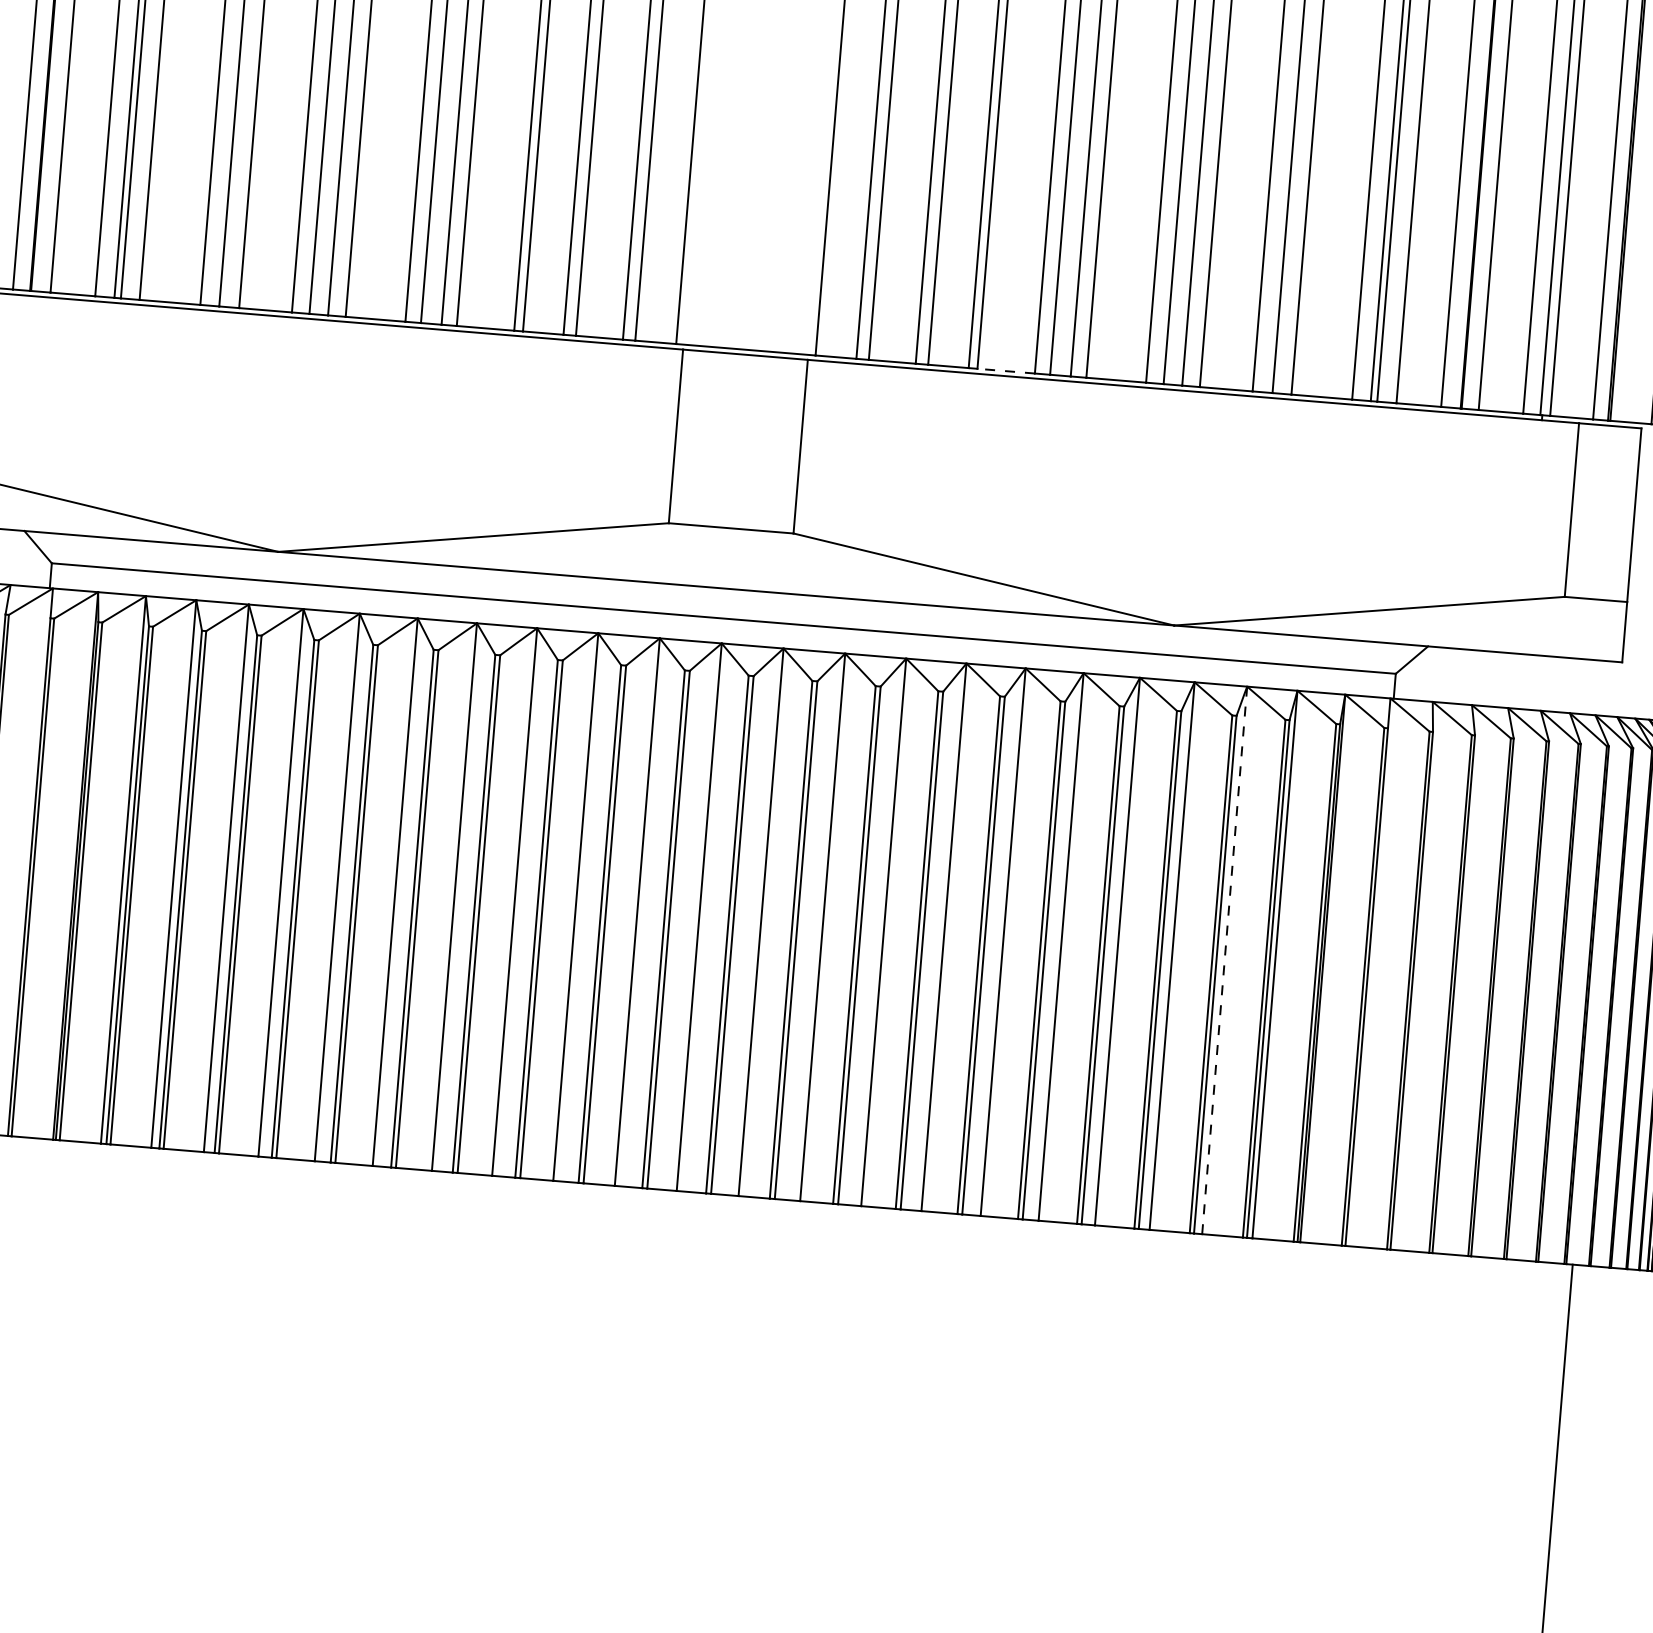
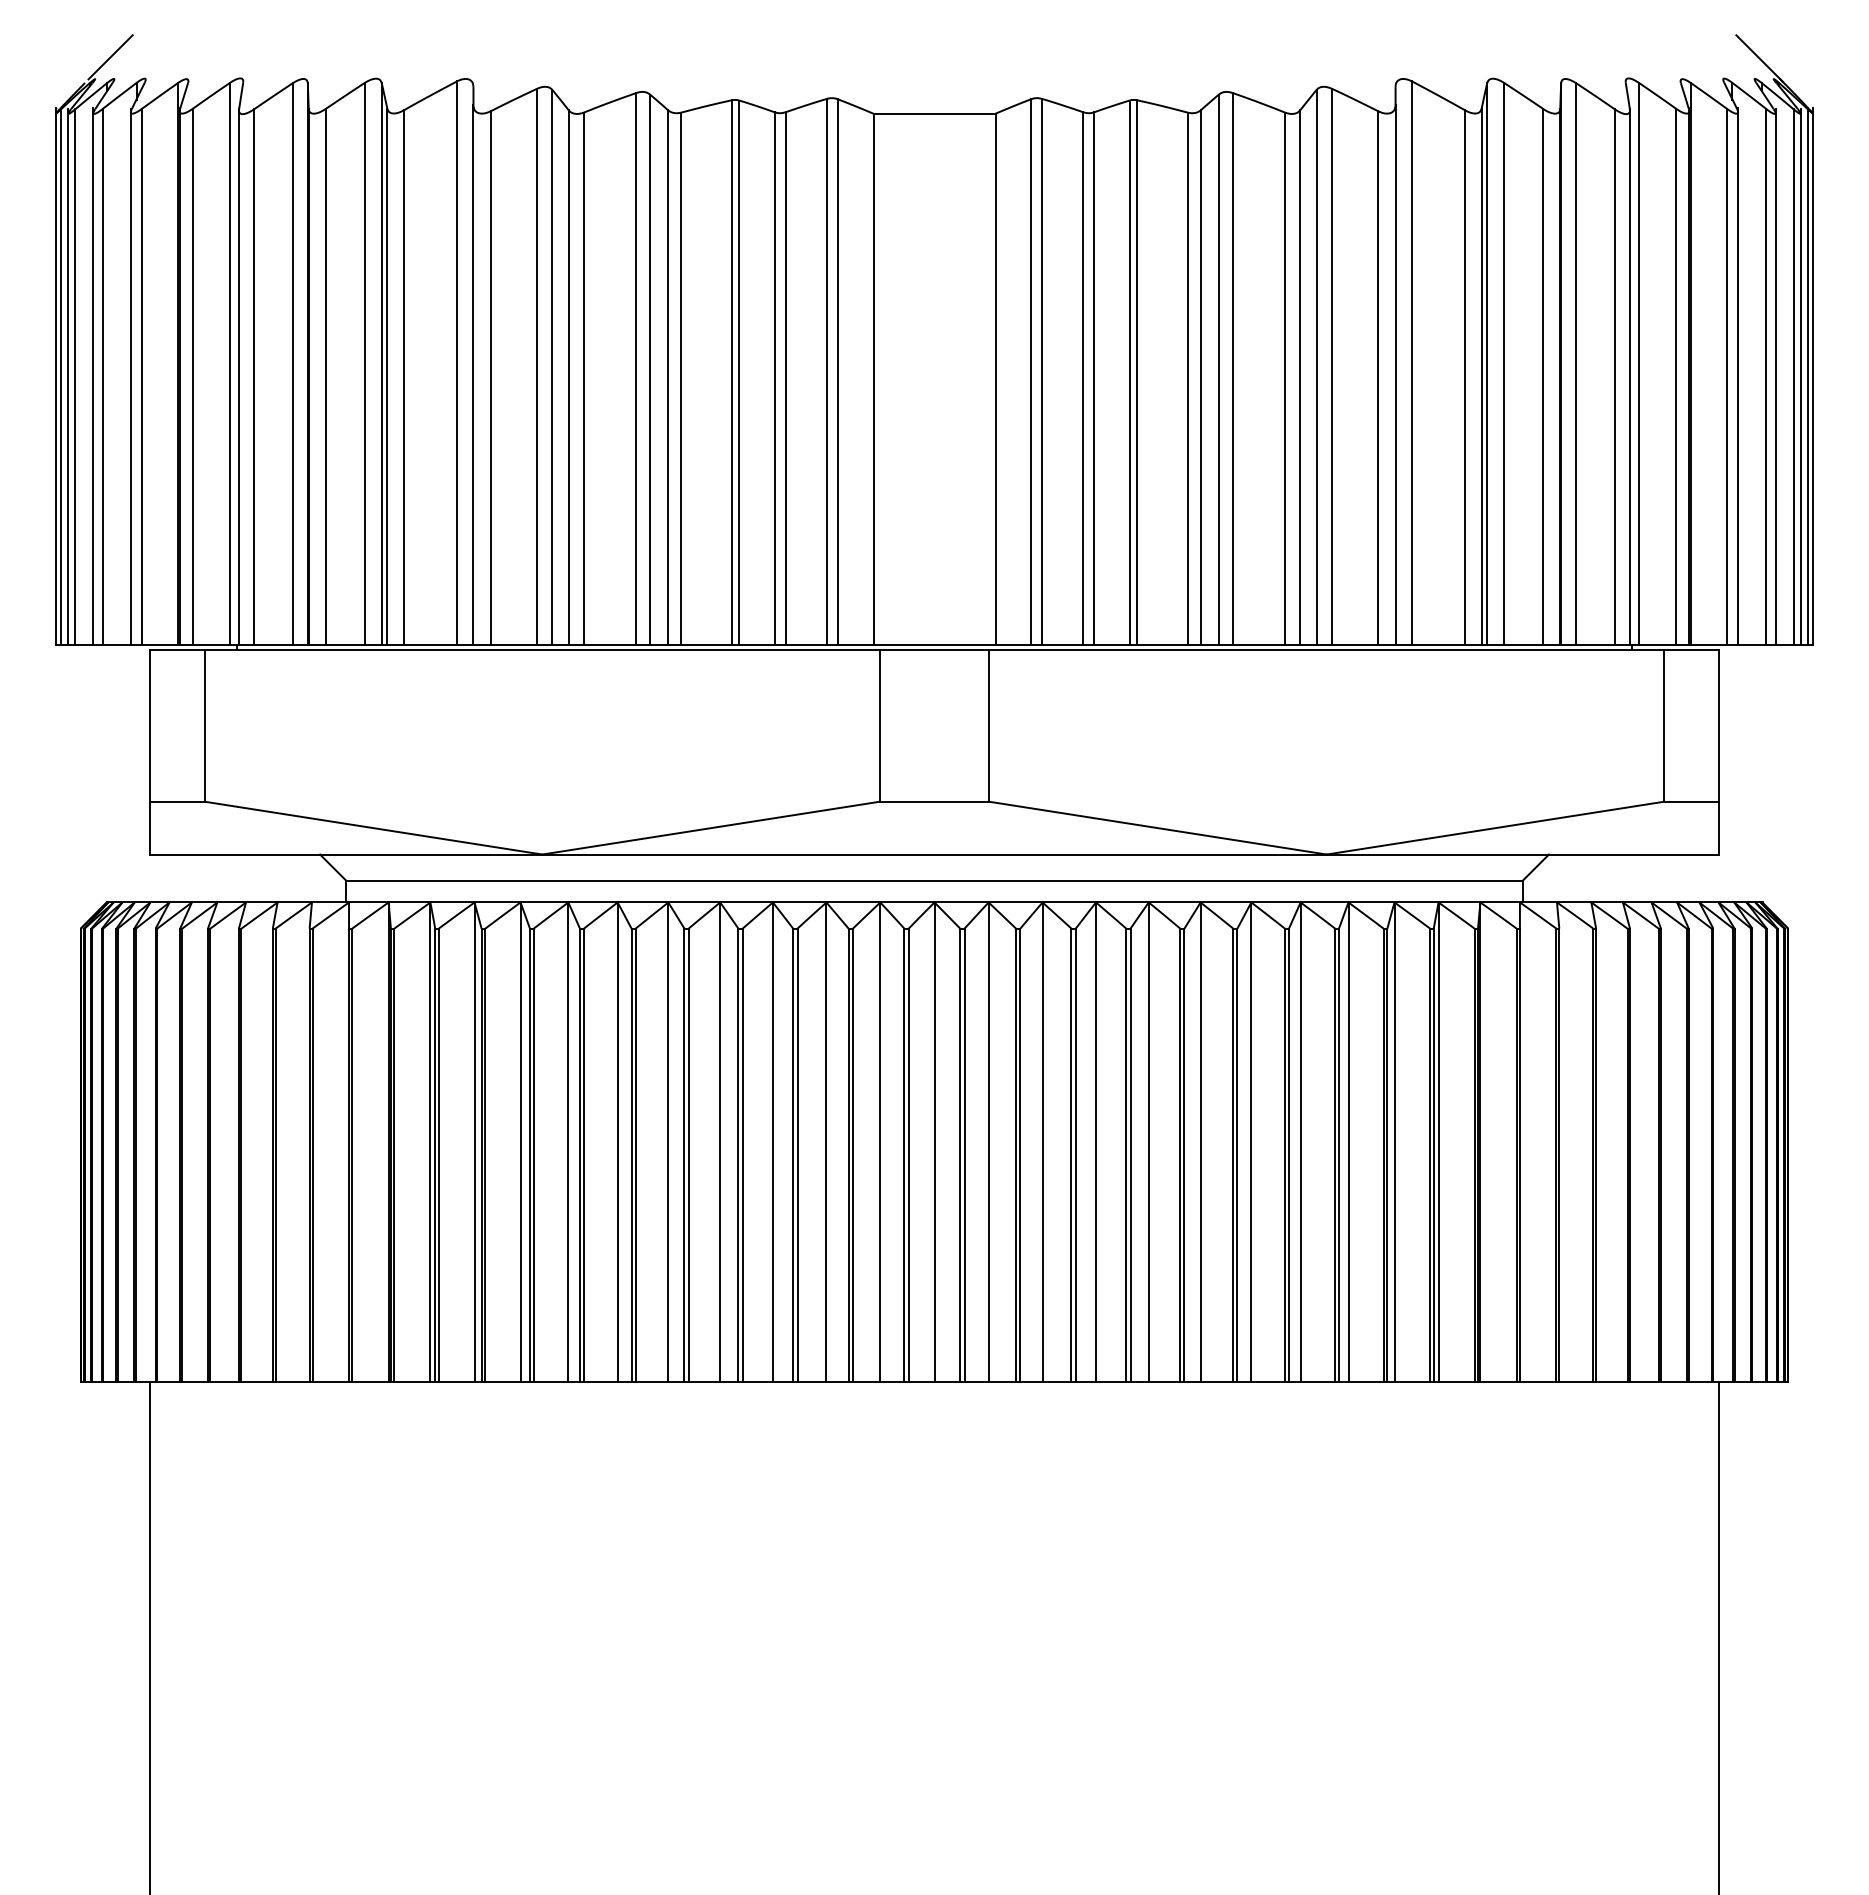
line: (1005, 371) -> (1161, 645), dashed -> solid
line: (1224, 960) -> (1394, 1142), dashed -> solid

